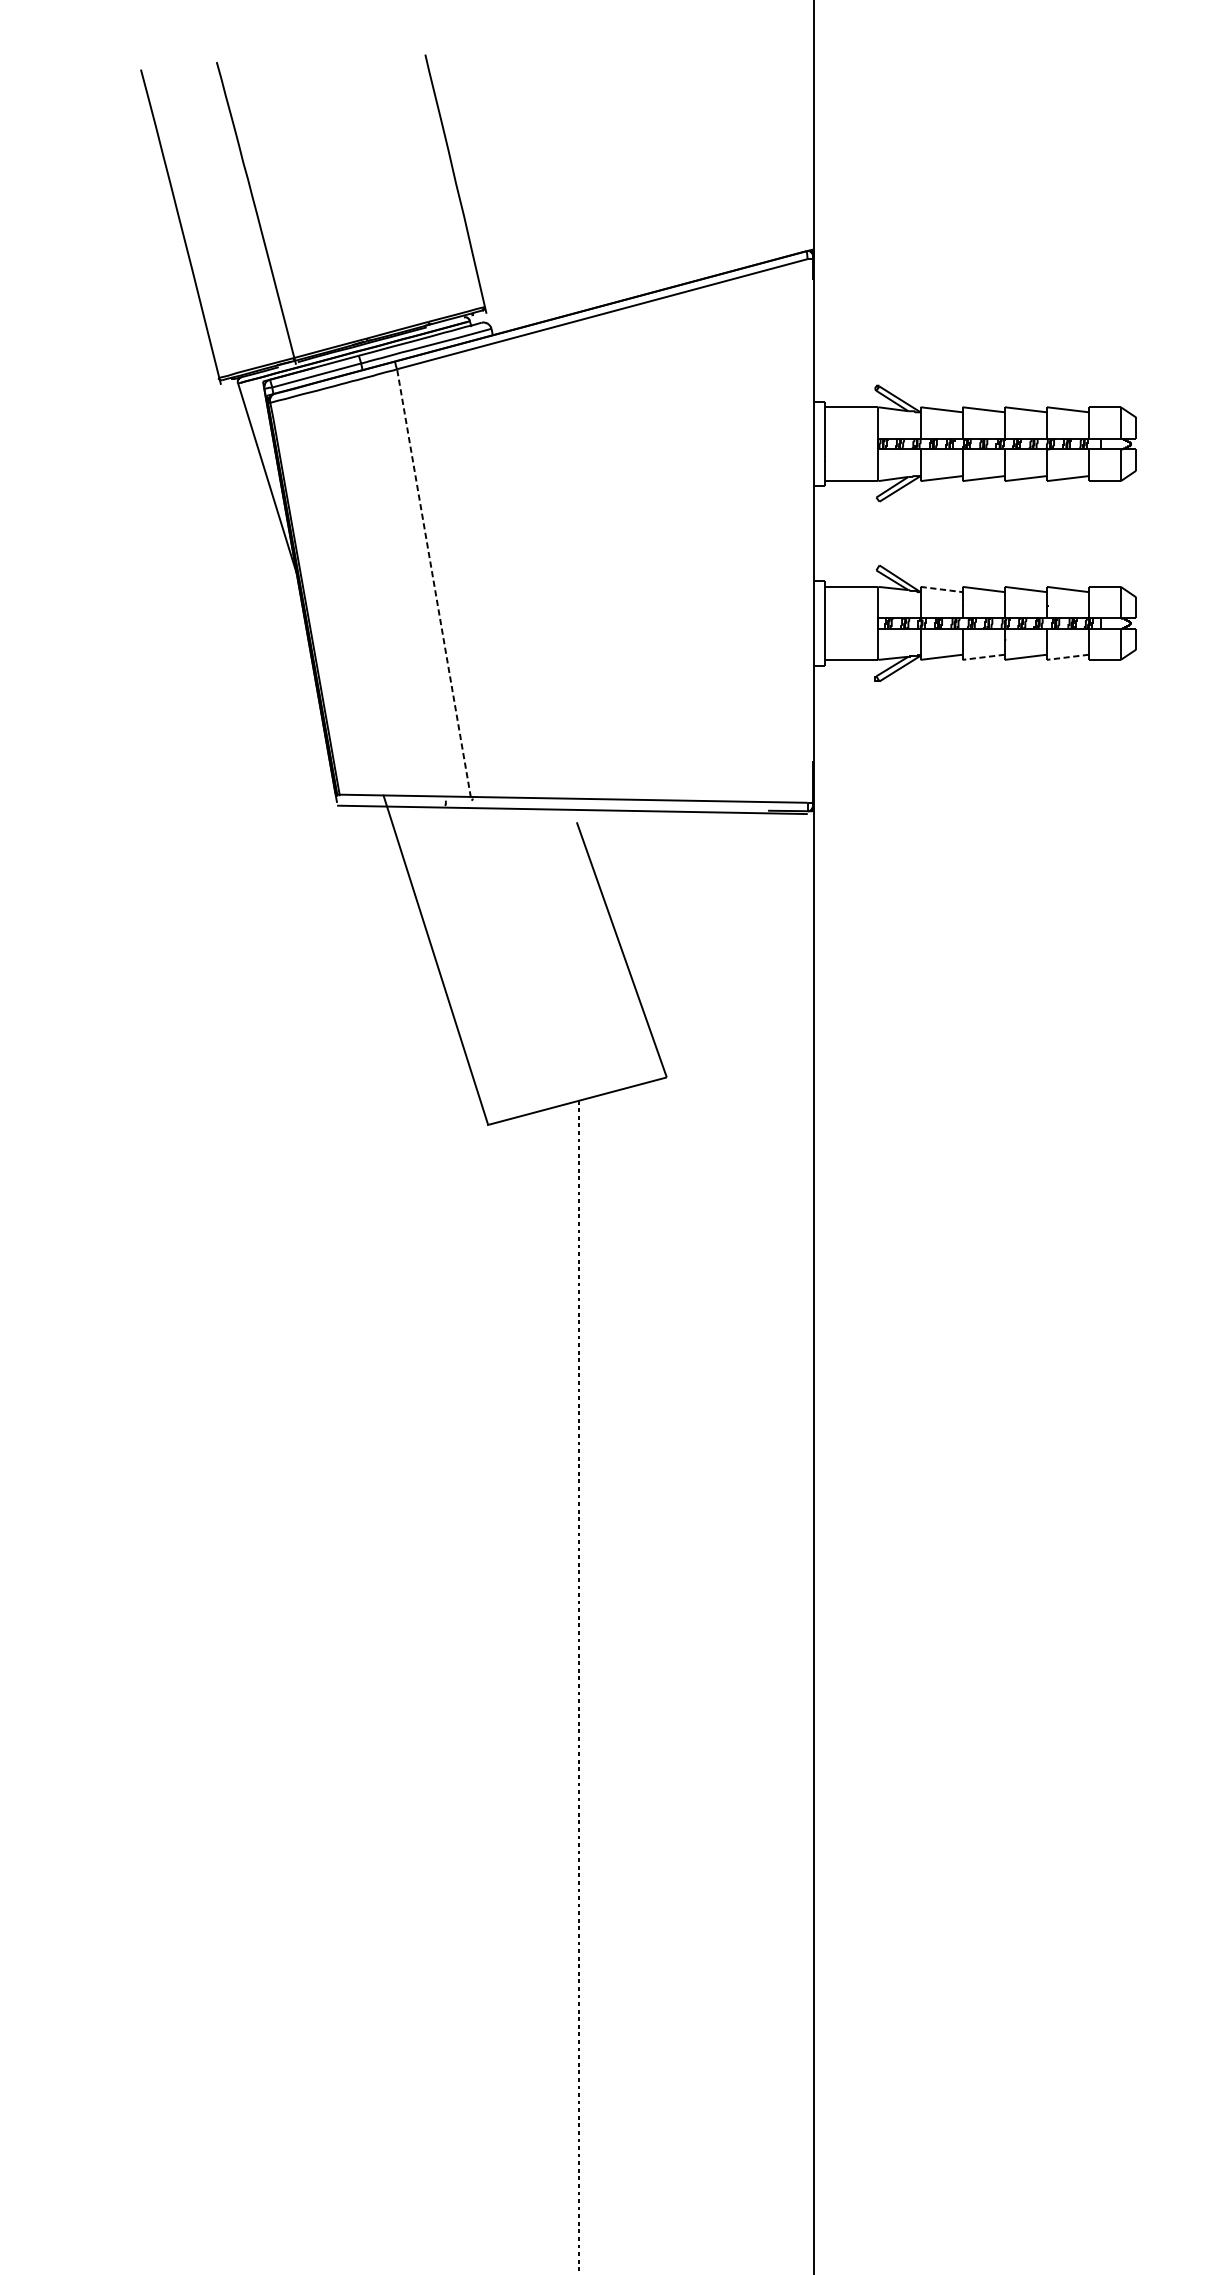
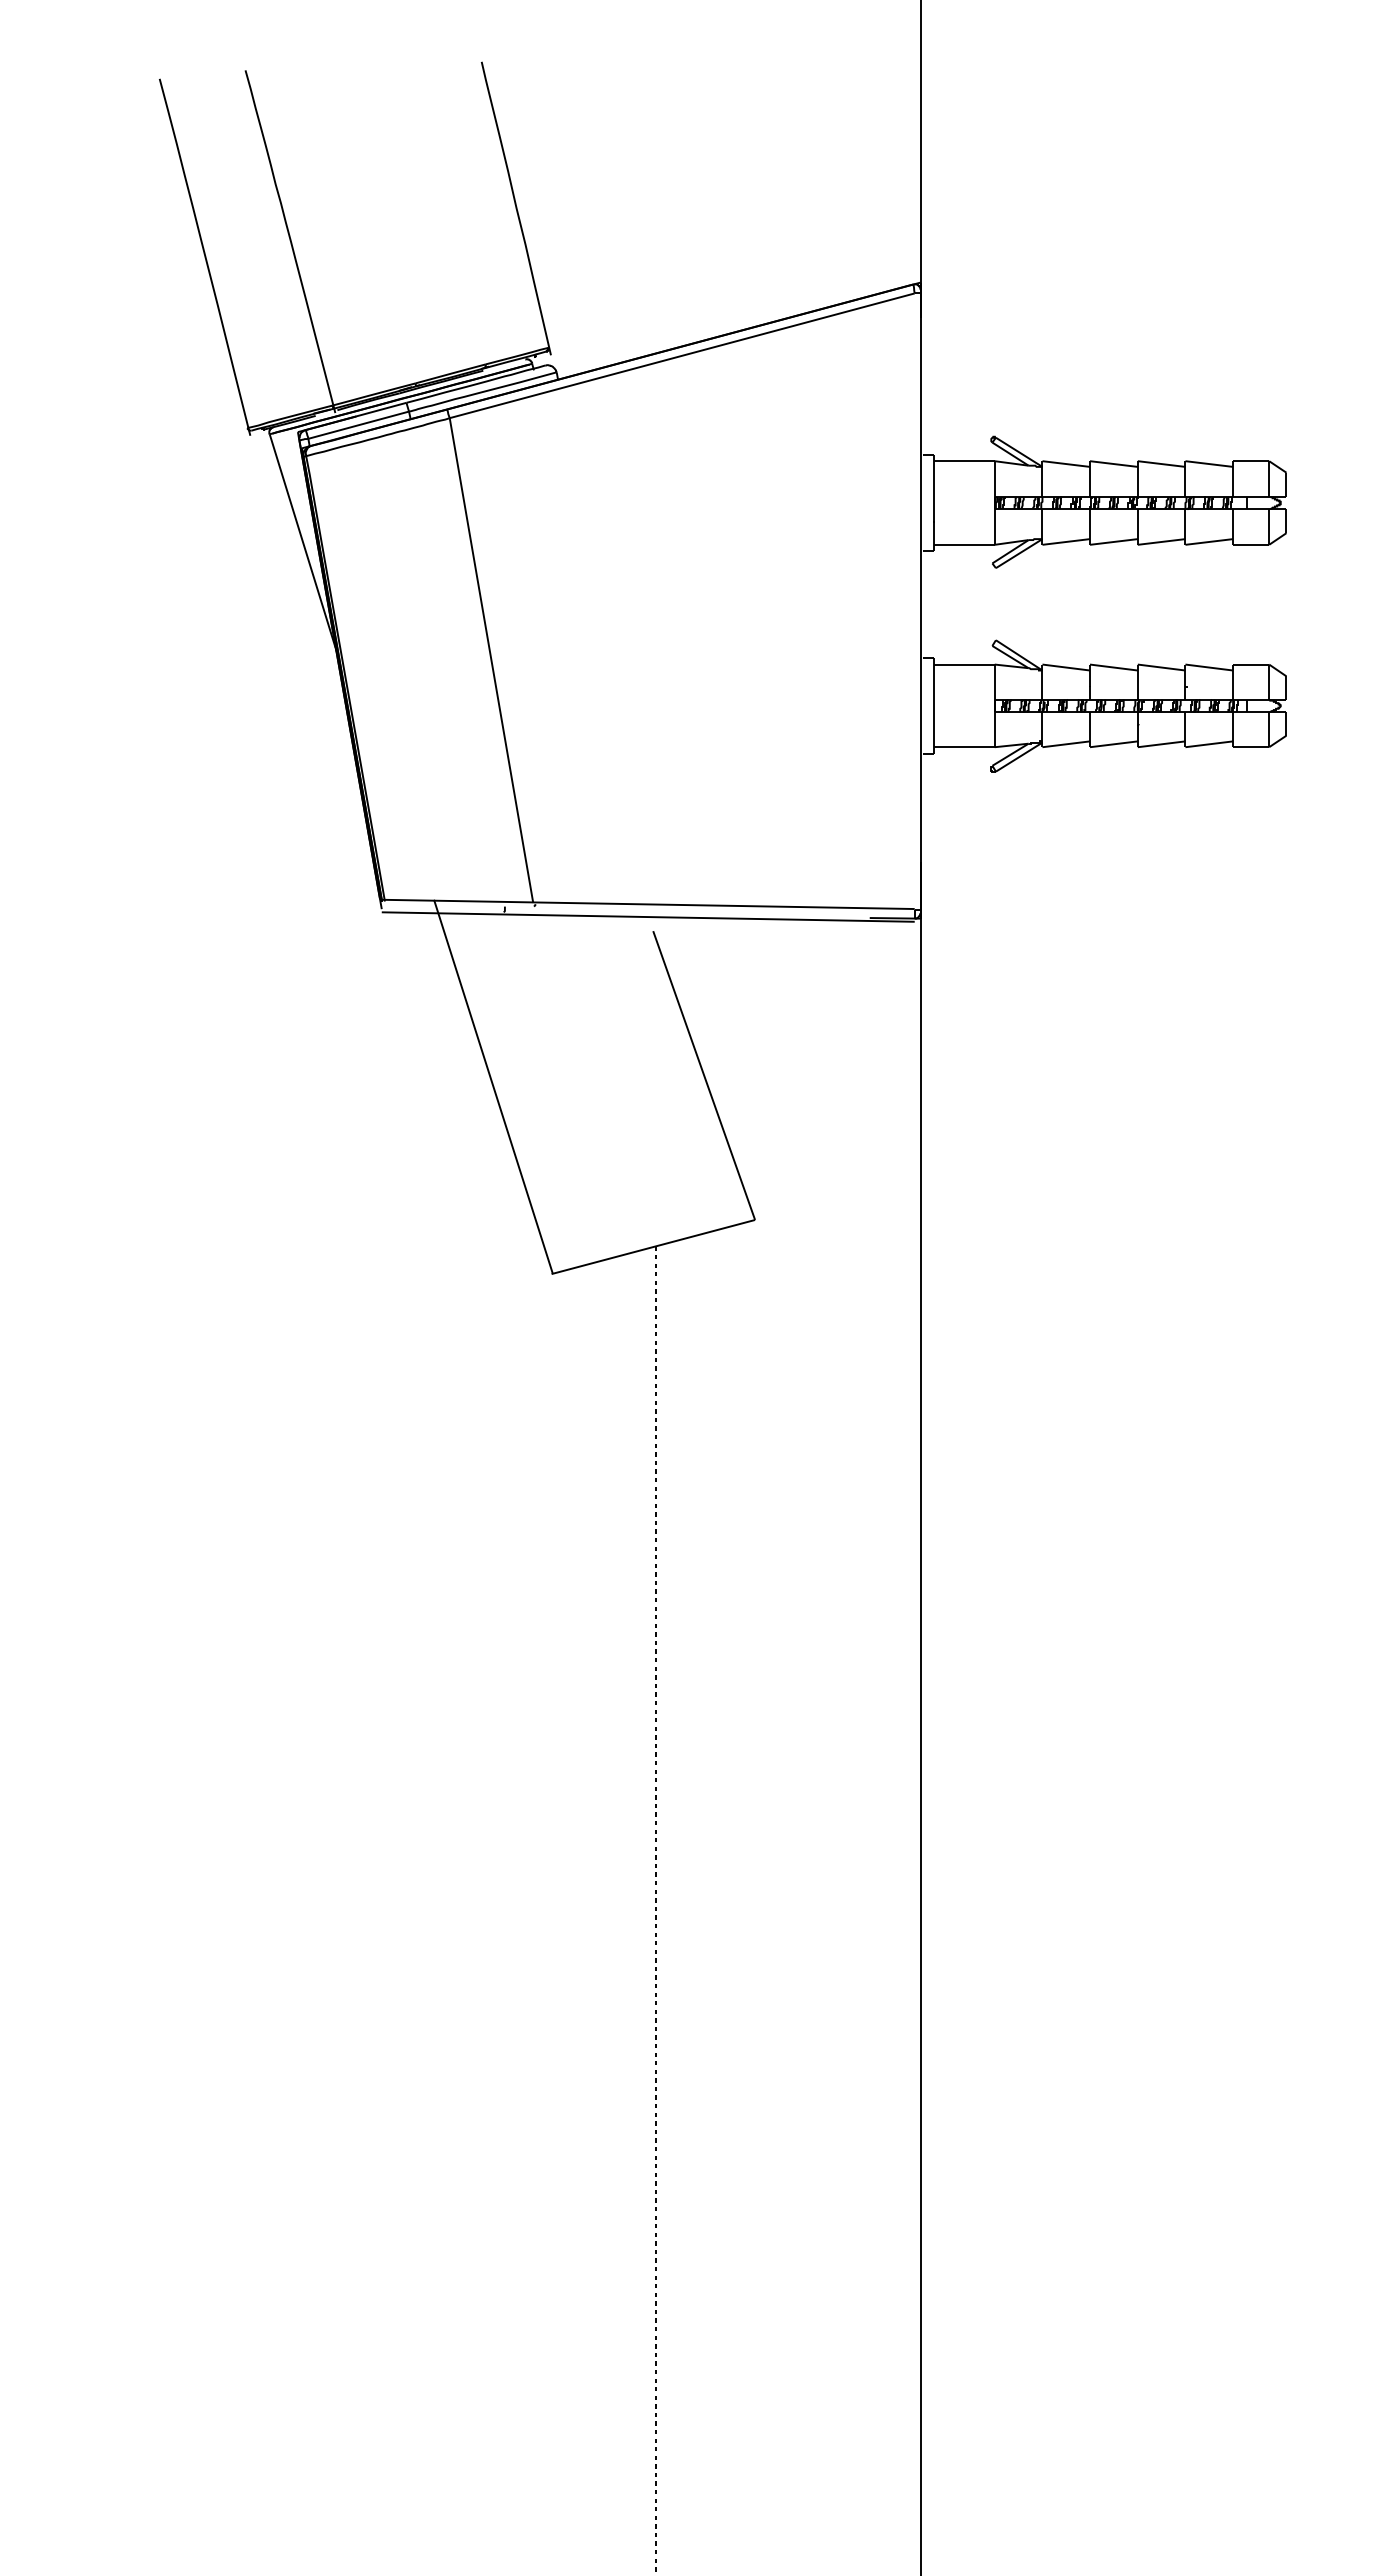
line: (434, 583) -> (491, 660), dashed -> solid
line: (941, 589) -> (1066, 667), dashed -> solid
line: (983, 657) -> (1113, 744), dashed -> solid
line: (1067, 657) -> (1208, 744), dashed -> solid

